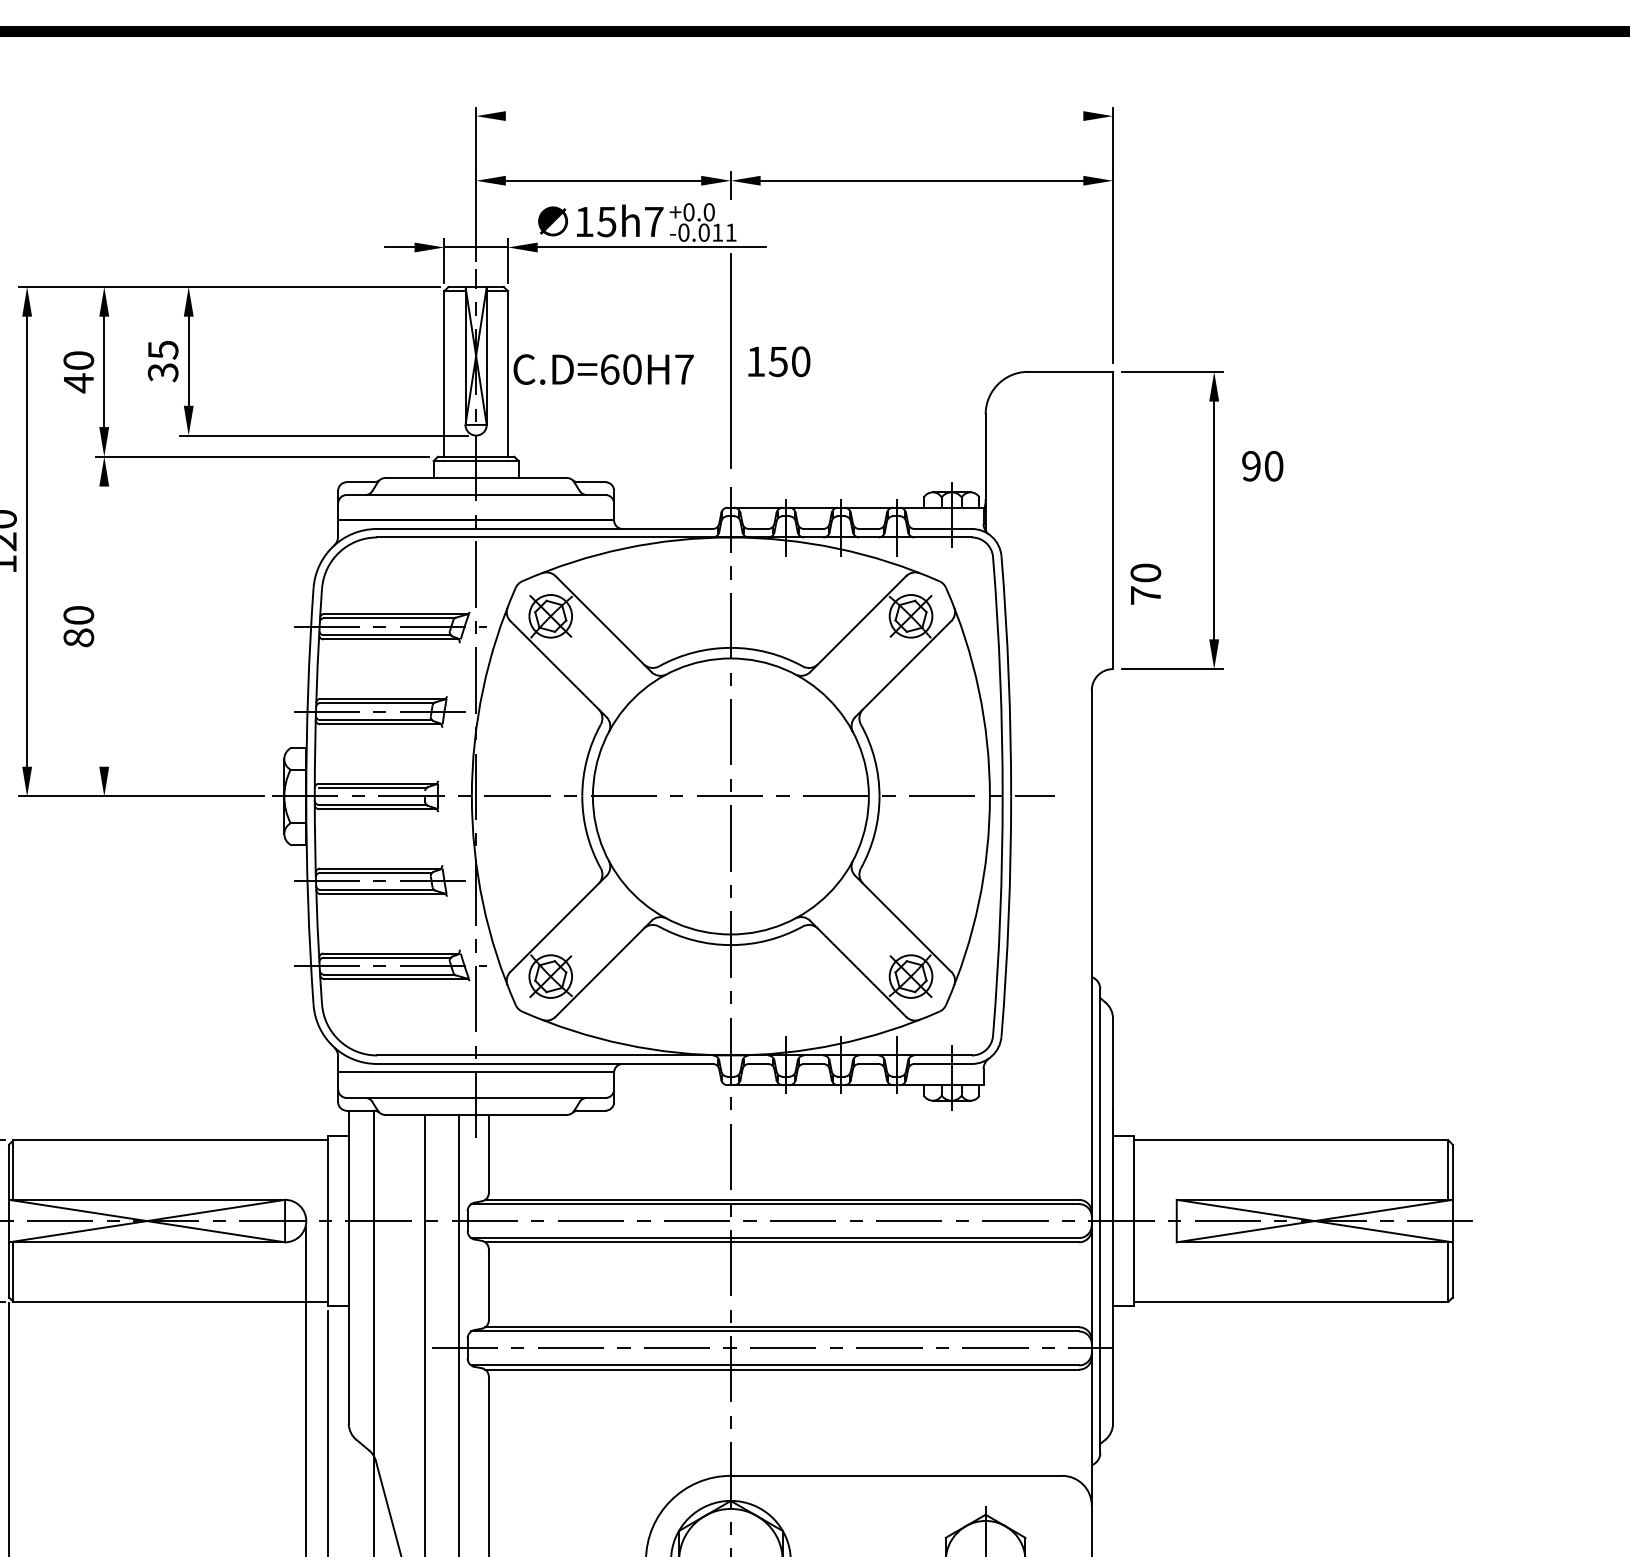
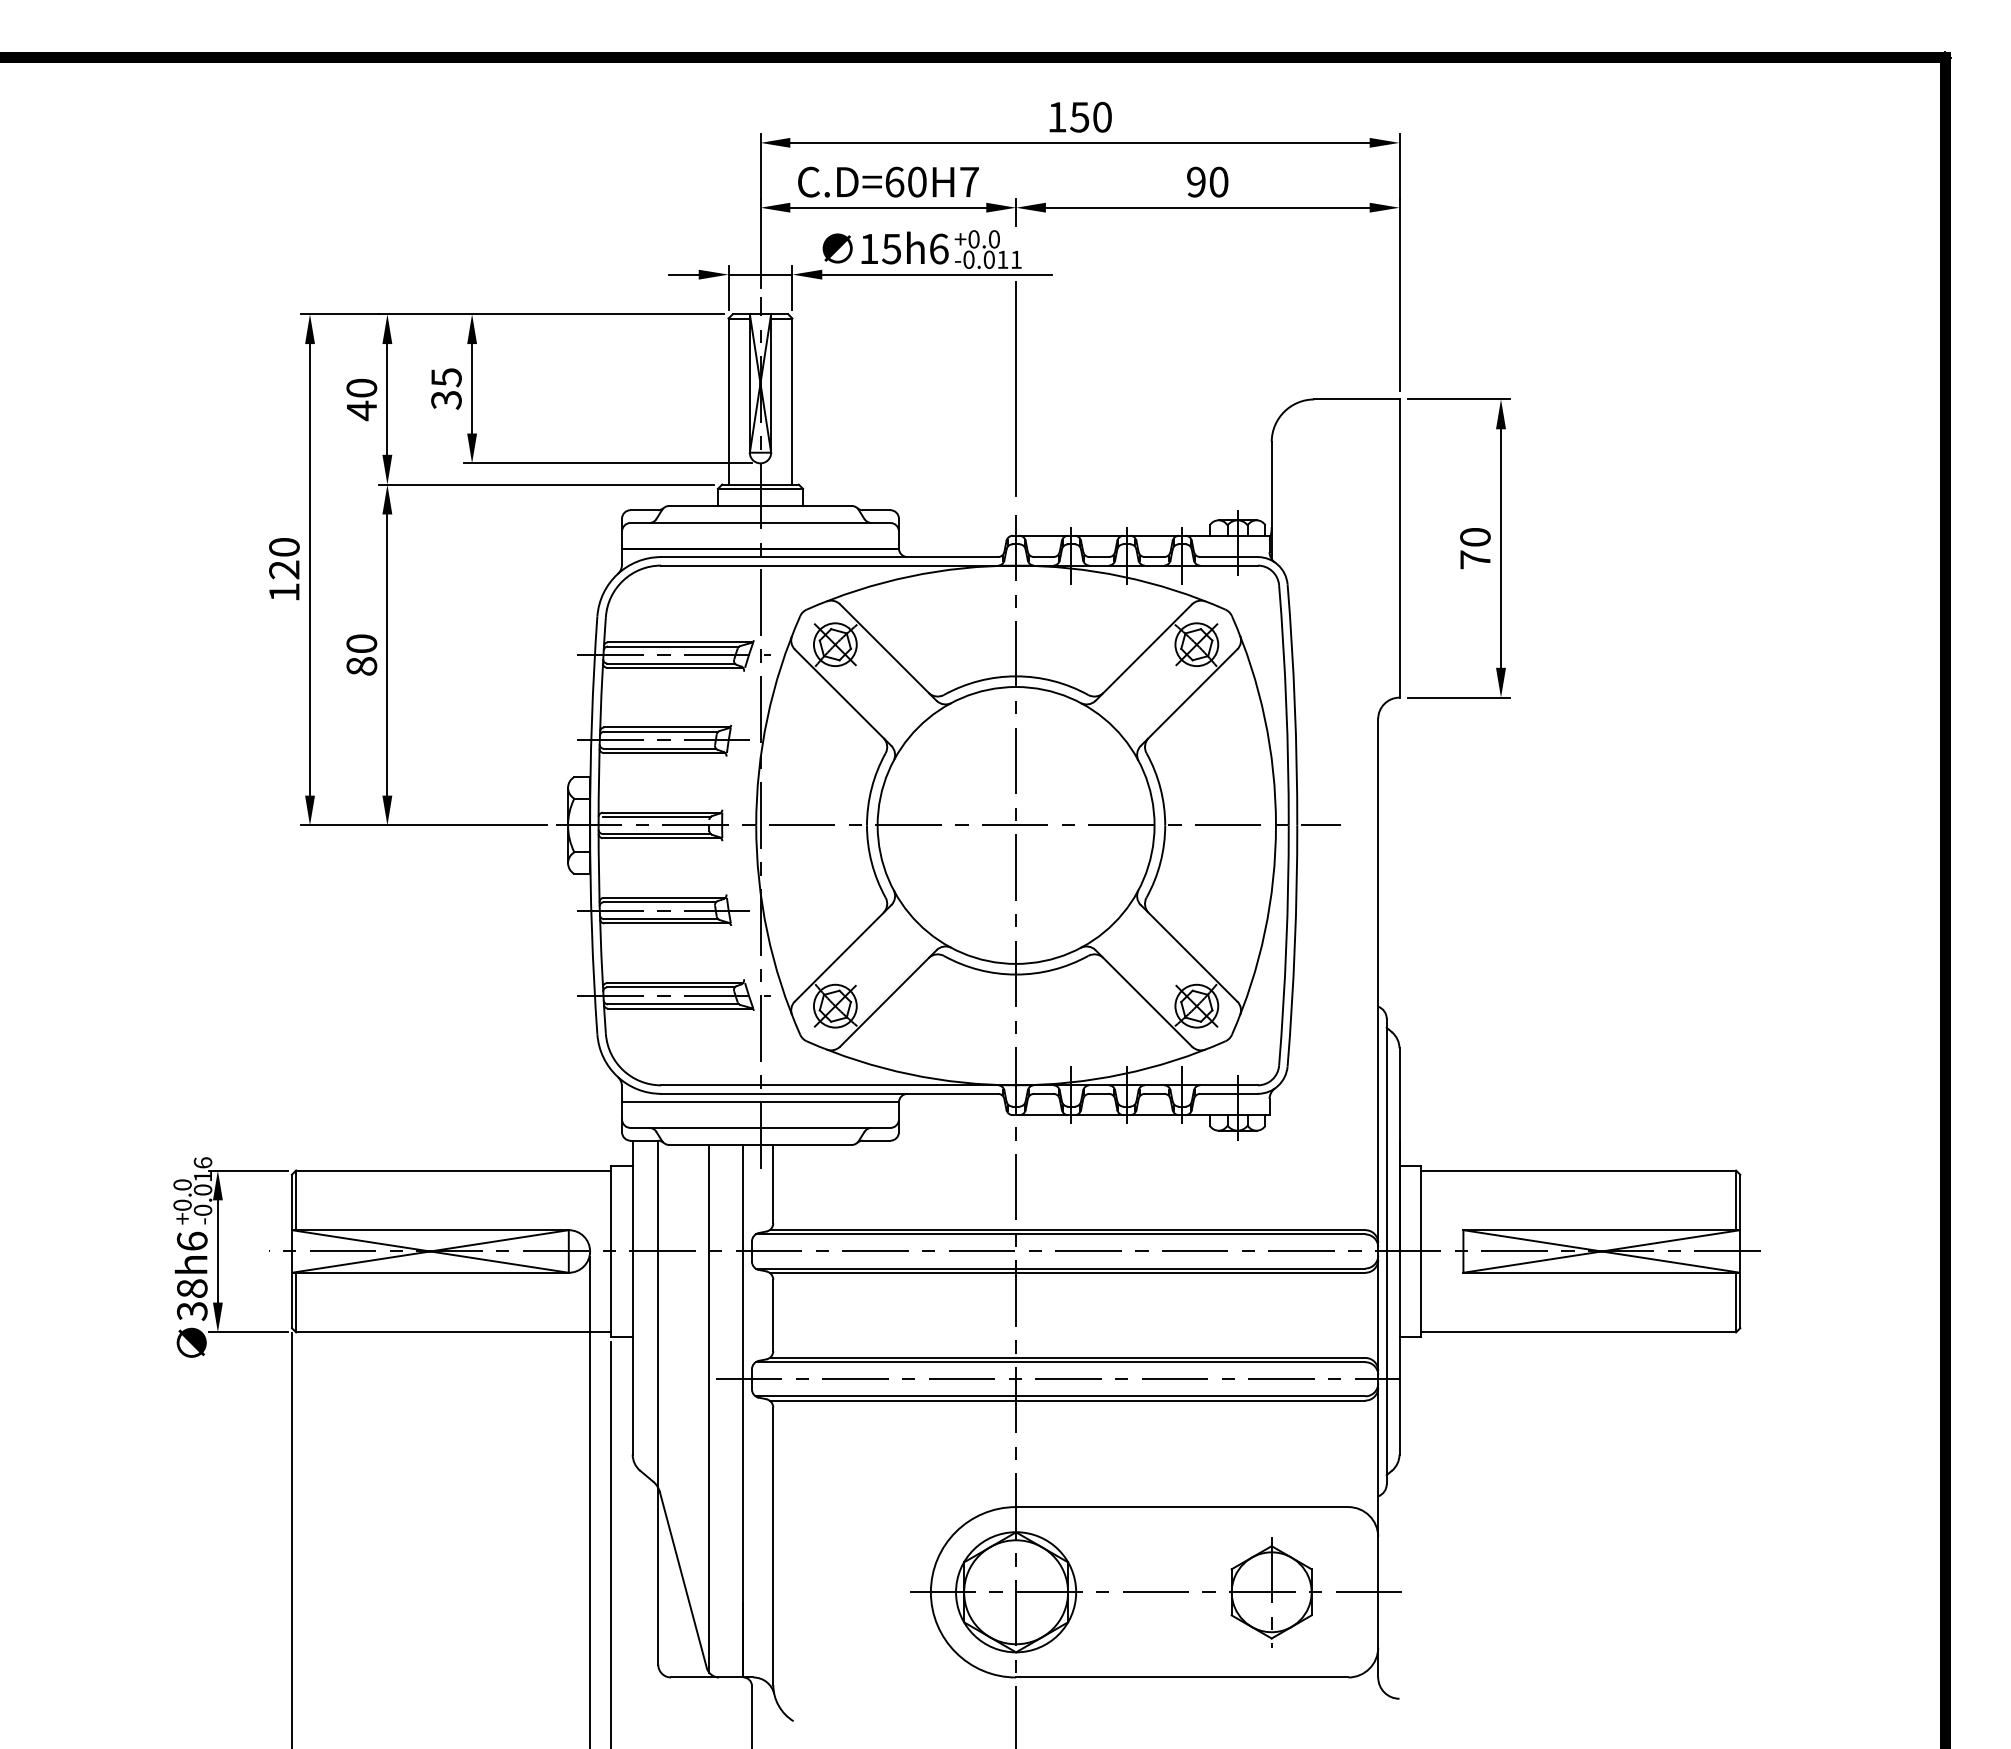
line: (794, 115) -> (1079, 142), added
text: (654, 221) -> (939, 248), 15h7 -> 15h6
text: (779, 361) -> (1080, 117), moved
text: (603, 368) -> (888, 181), moved
text: (1262, 465) -> (1207, 181), moved
text: (1145, 584) -> (1475, 548), moved
line: (104, 626) -> (387, 654), added

